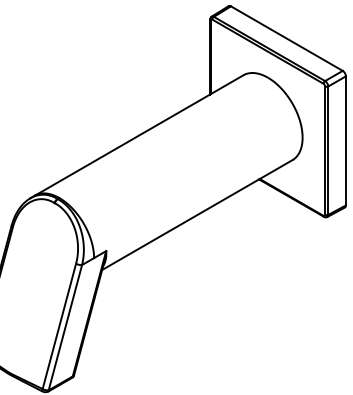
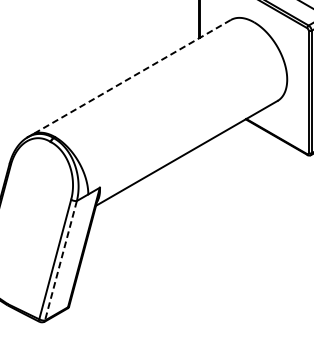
line: (138, 135) -> (130, 77), solid -> dashed
line: (65, 327) -> (61, 260), solid -> dashed

